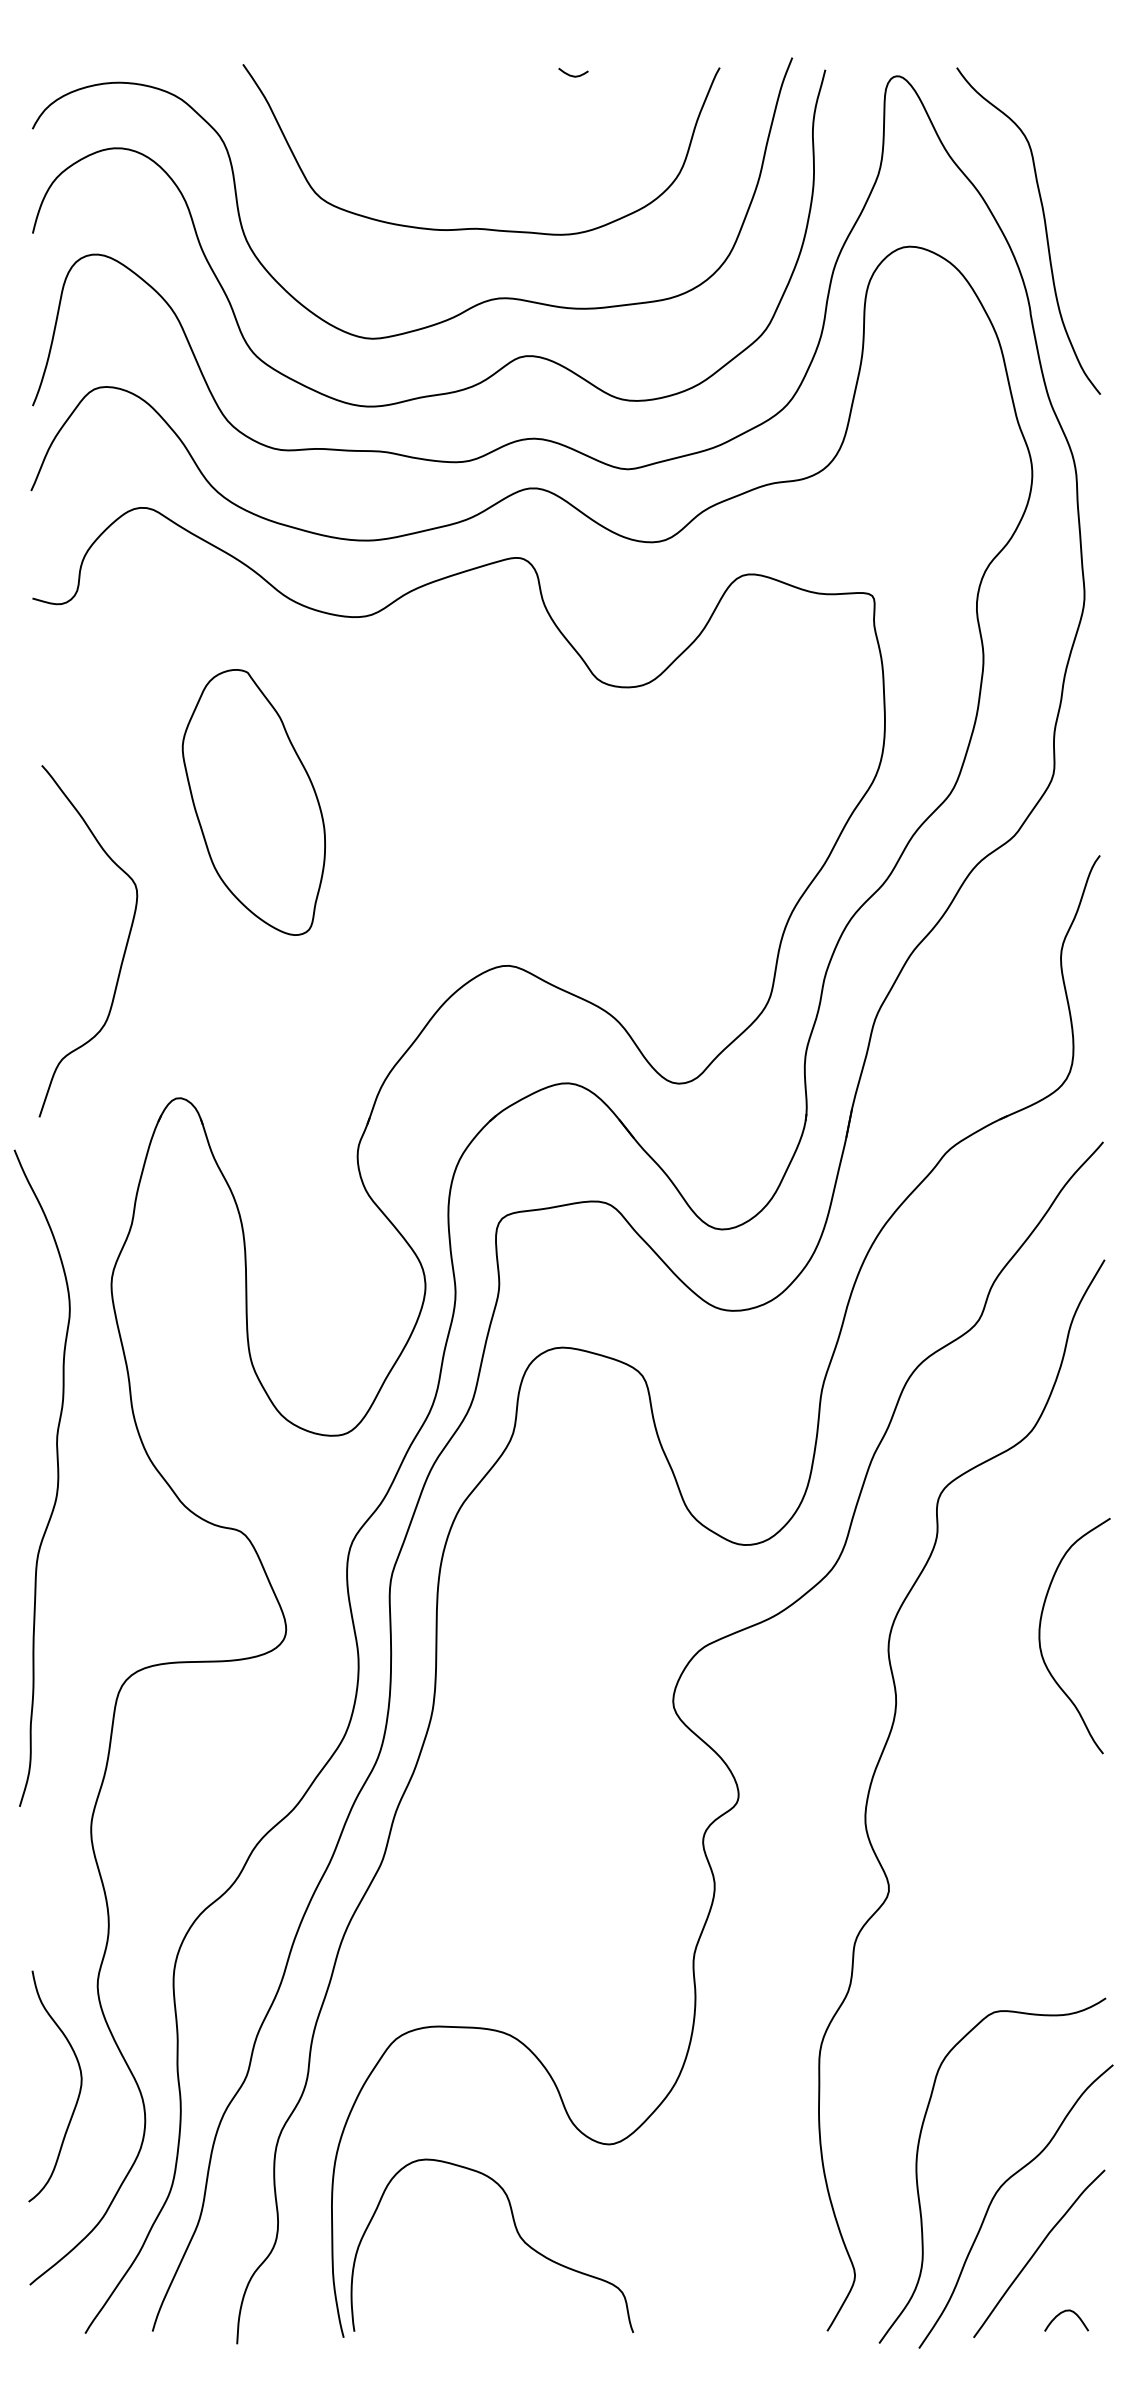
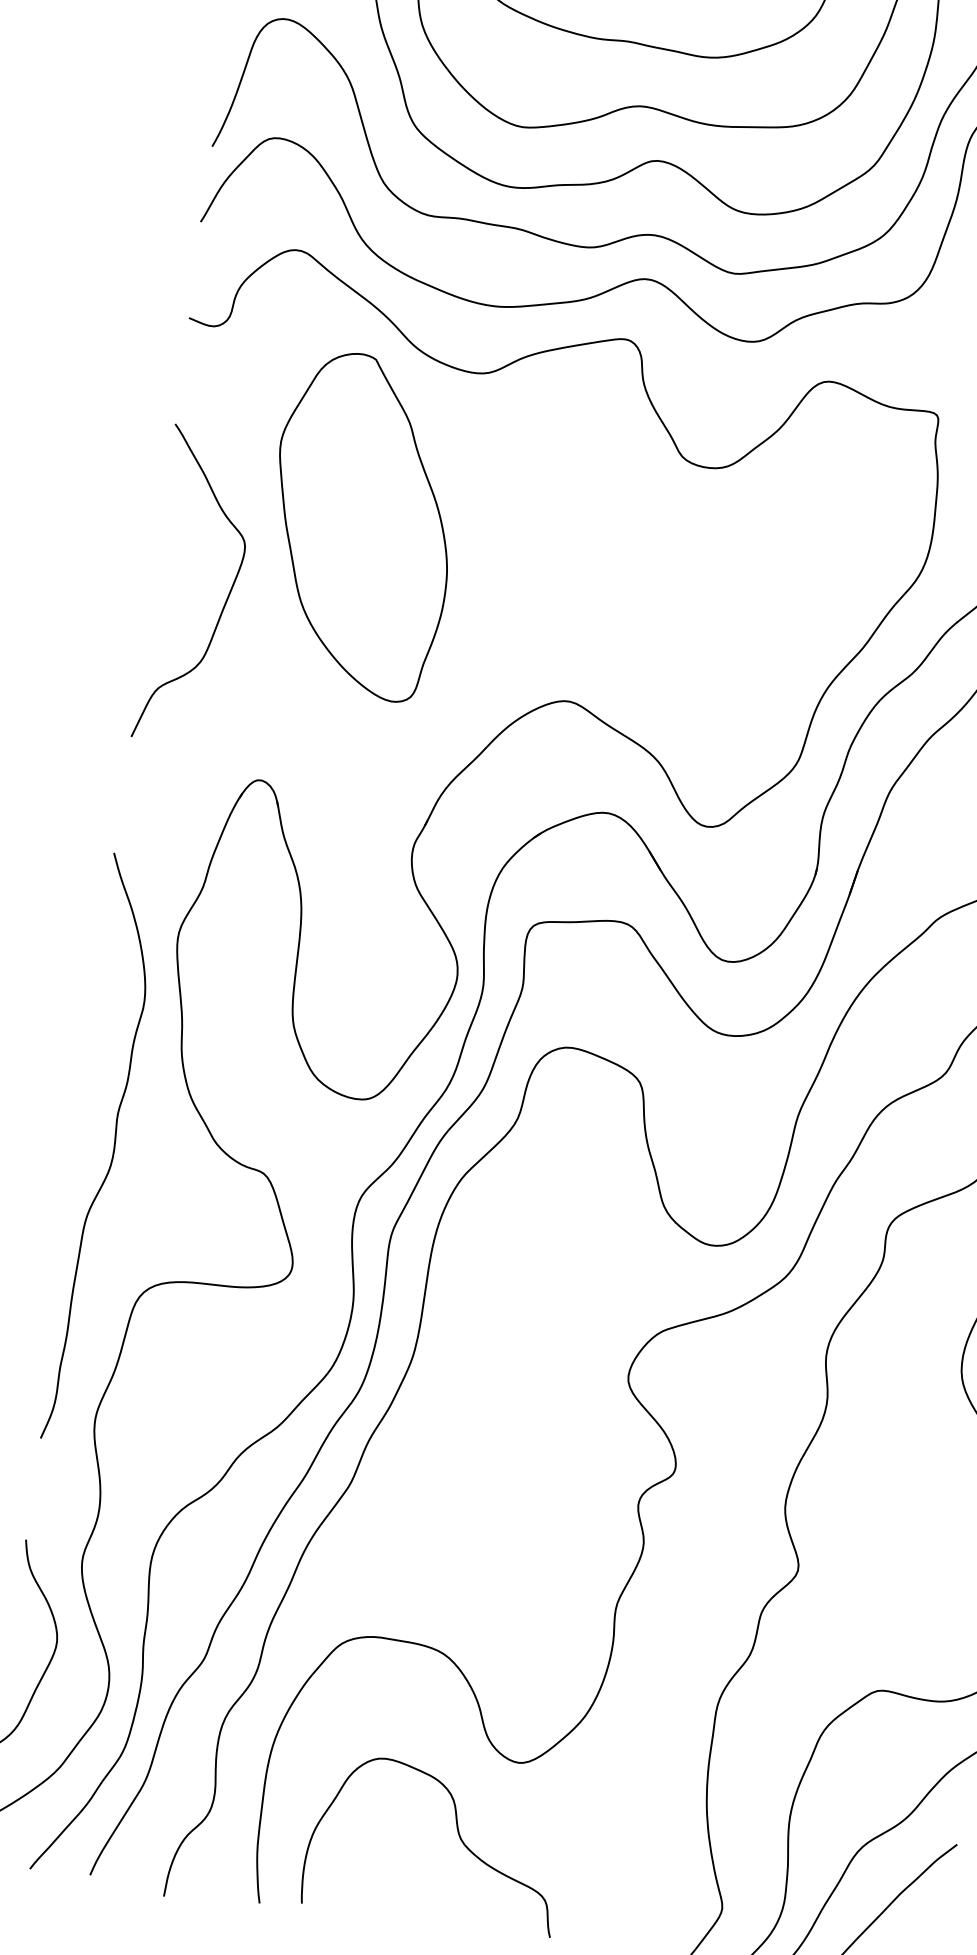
part: (253, 802) -> (361, 525), size x1.43
curve: (123, 952) -> (225, 600), moved
curve: (57, 1477) -> (113, 1149), moved
curve: (516, 2232) -> (457, 1834), moved

